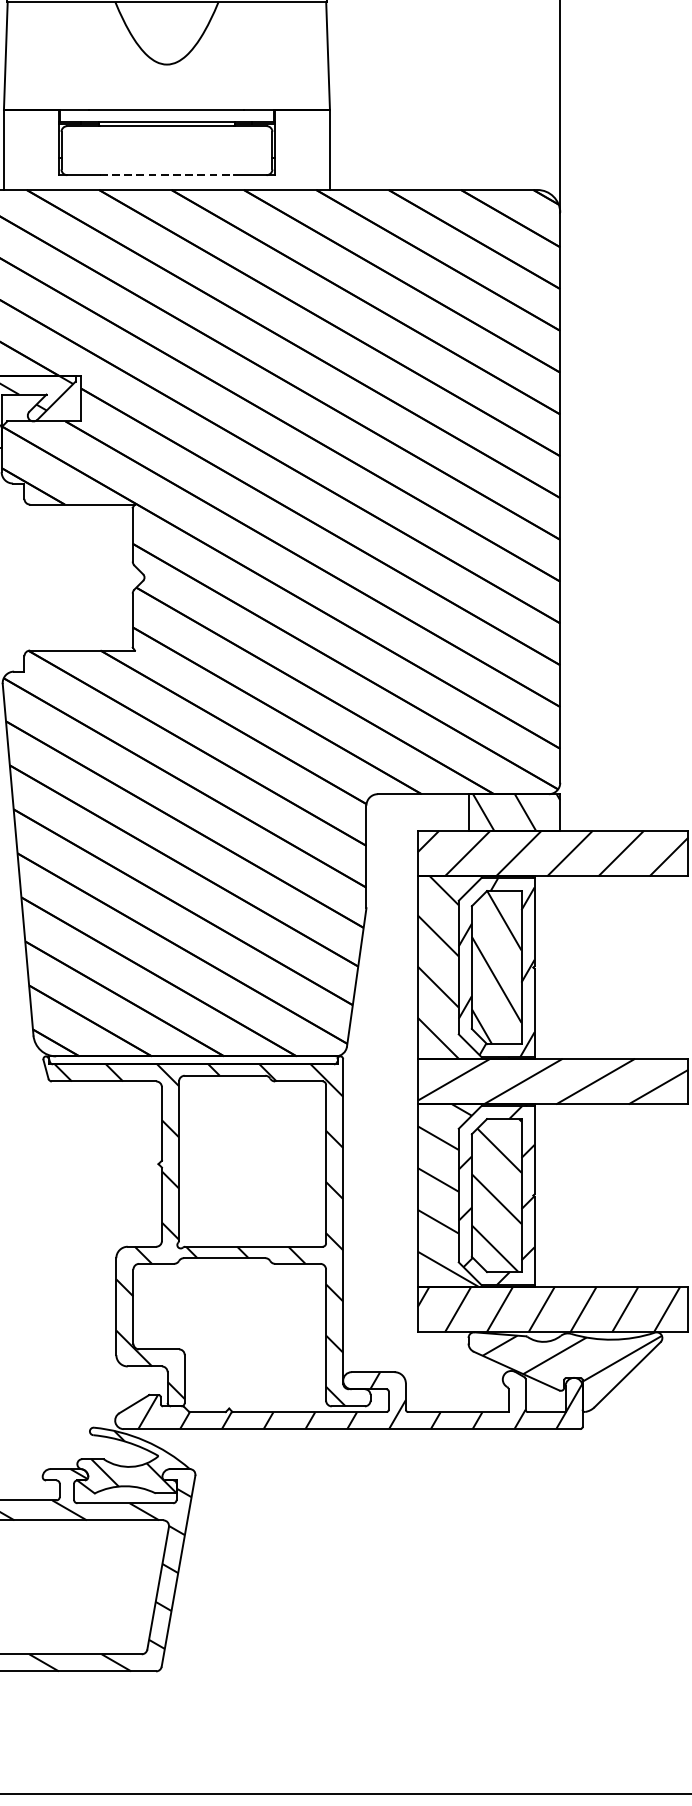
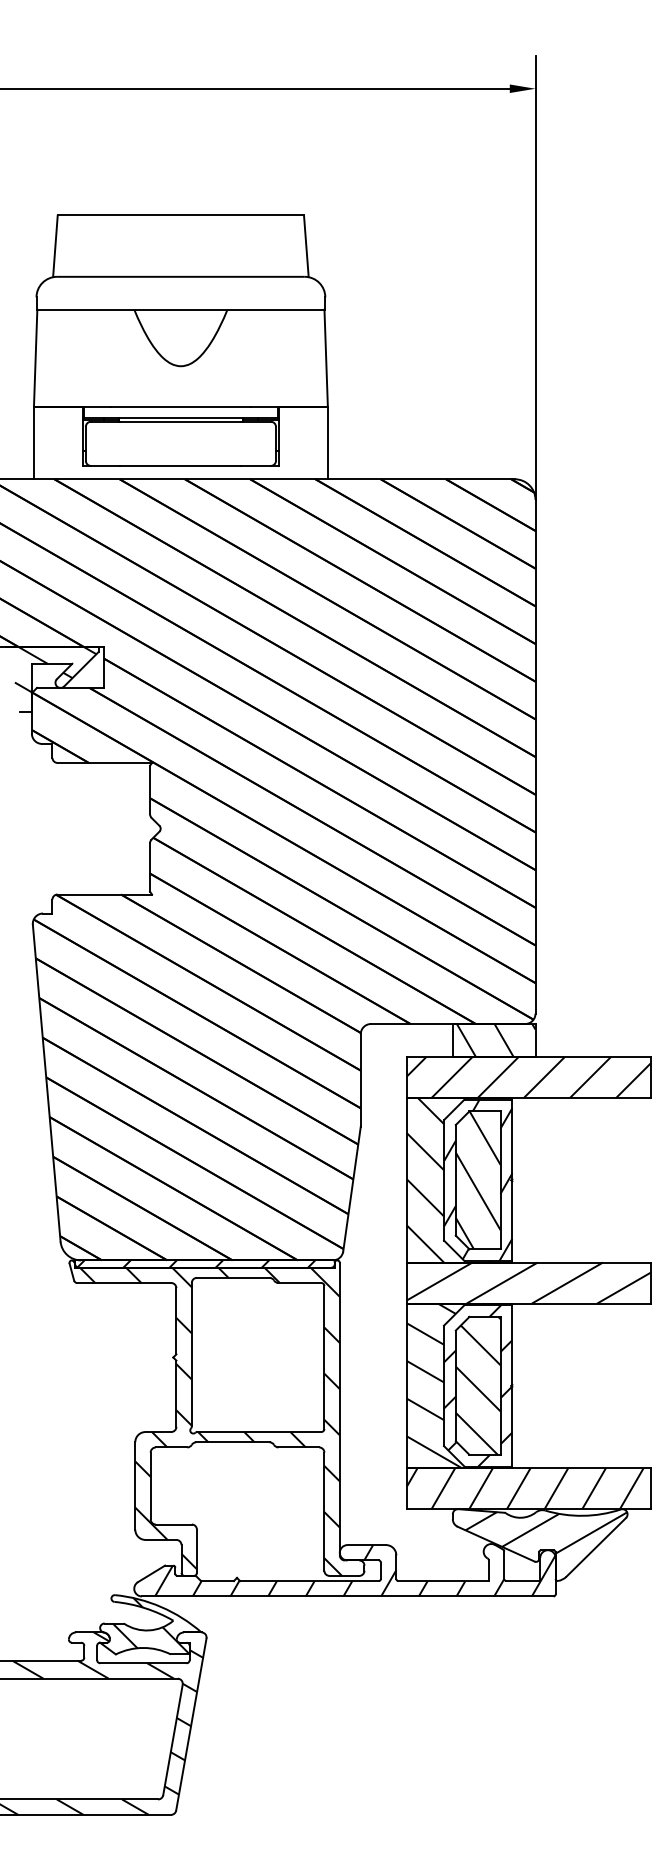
line: (167, 174) -> (181, 465), dashed -> solid
hatch: (184, 1059) -> (196, 1263), added

